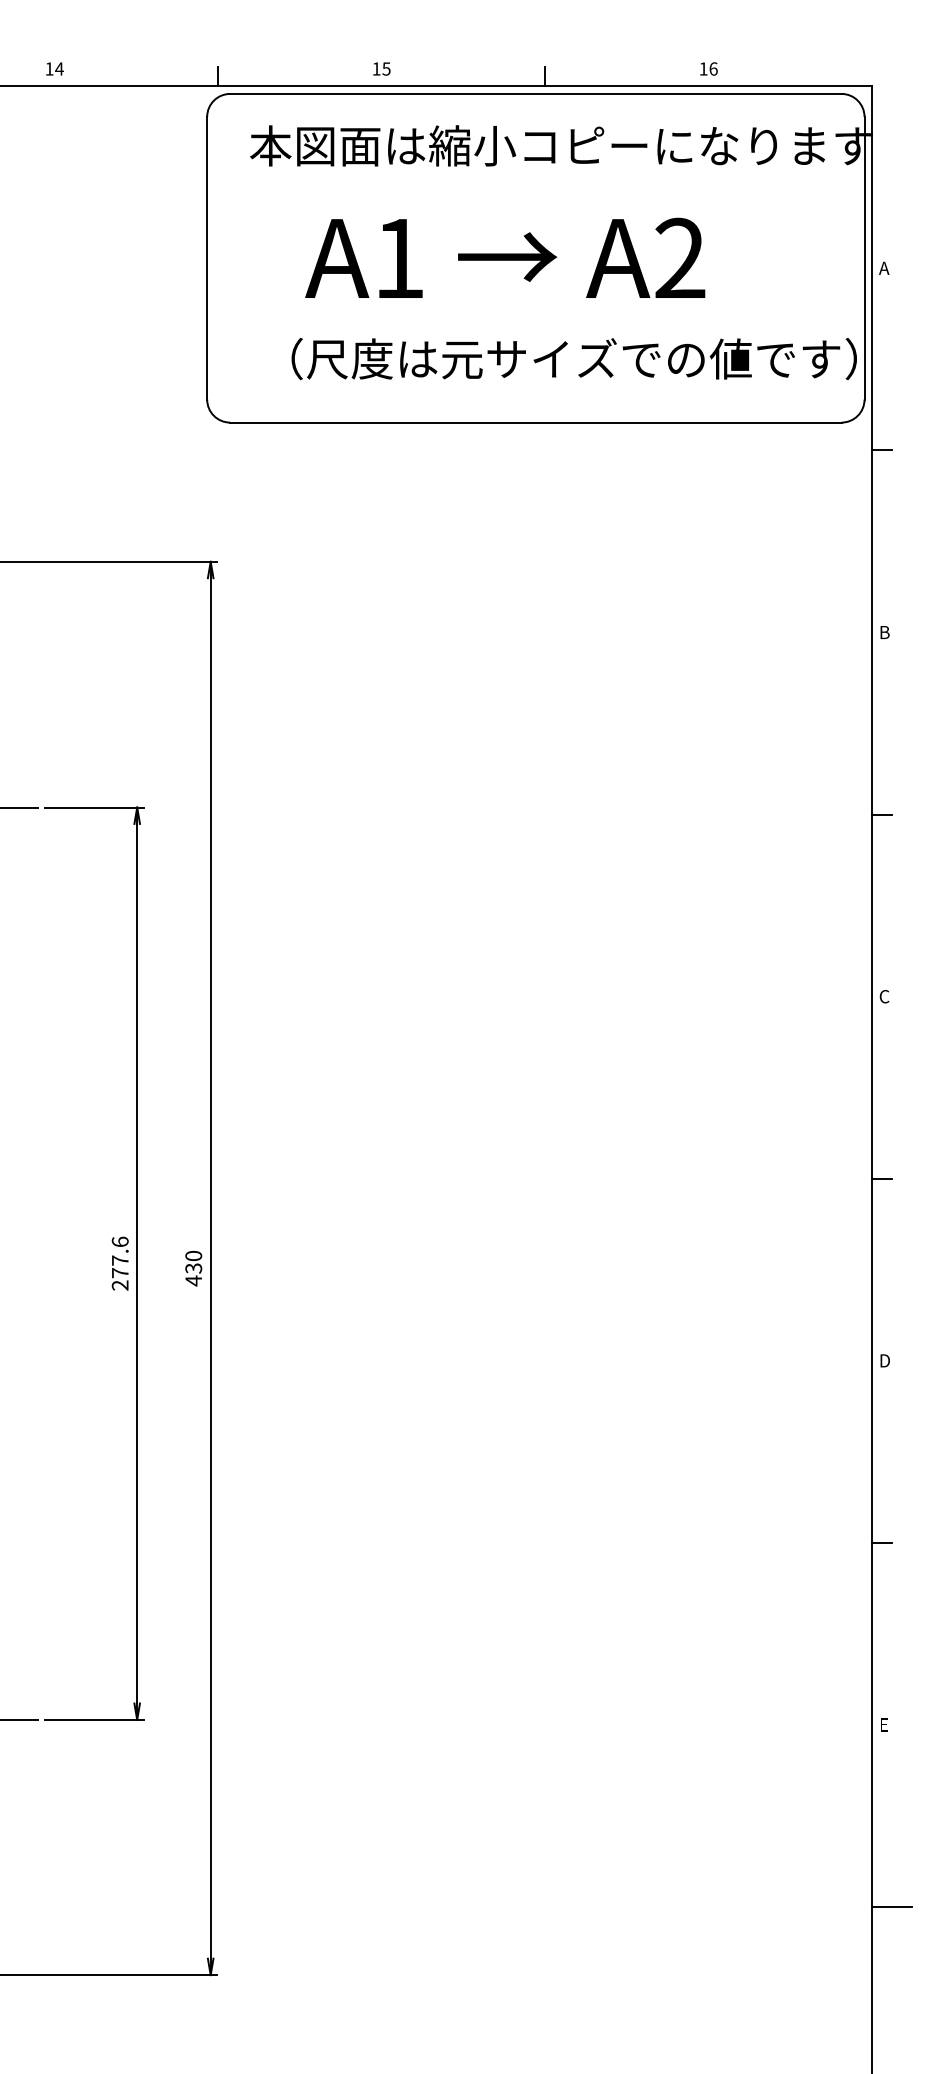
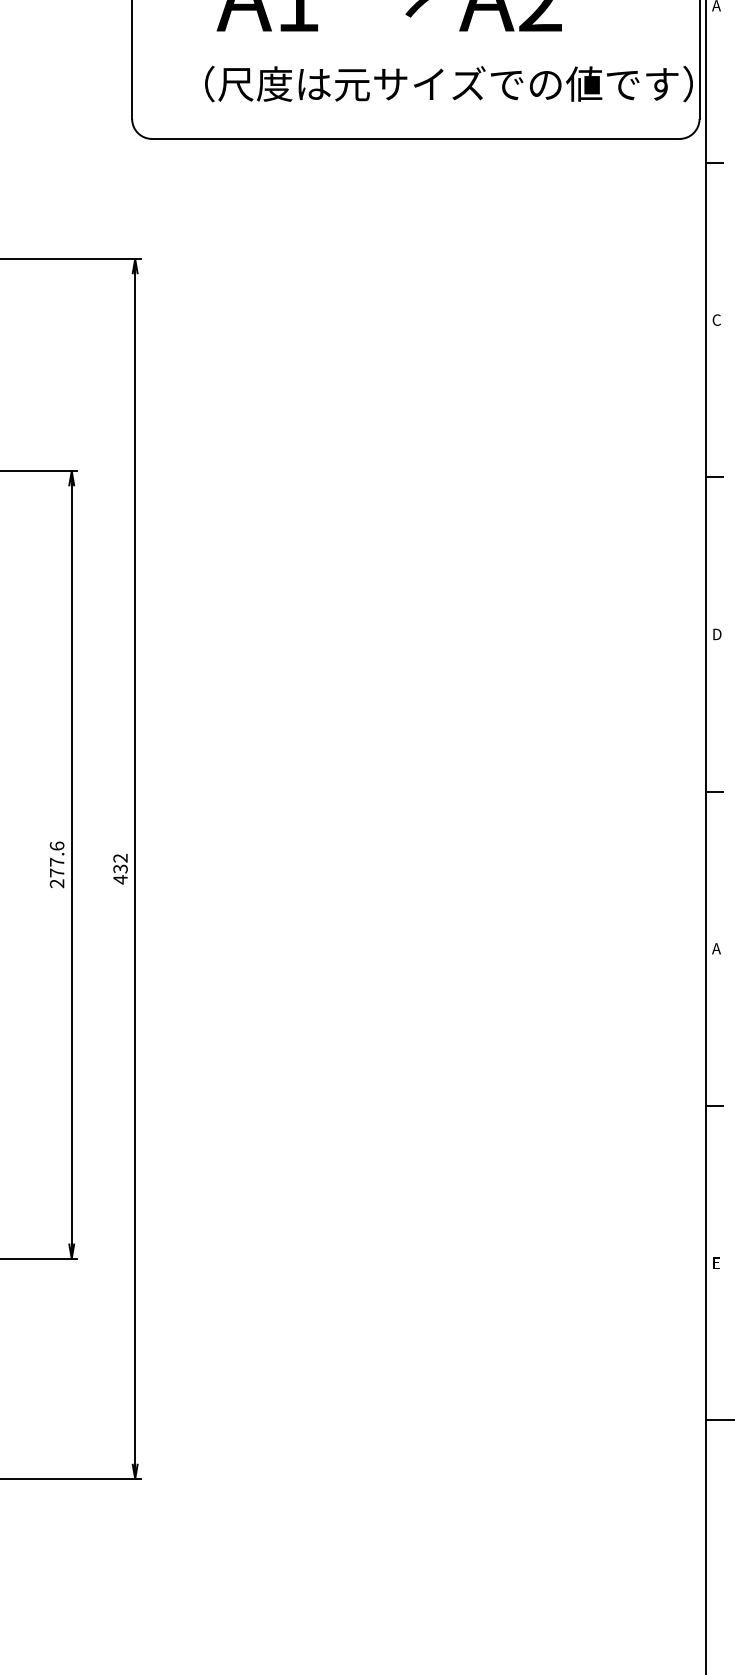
text: (884, 632) -> (716, 320), B -> C
text: (884, 996) -> (716, 634), C -> D
text: (193, 1256) -> (120, 858), 430 -> 432
text: (884, 1360) -> (716, 948), D -> A

